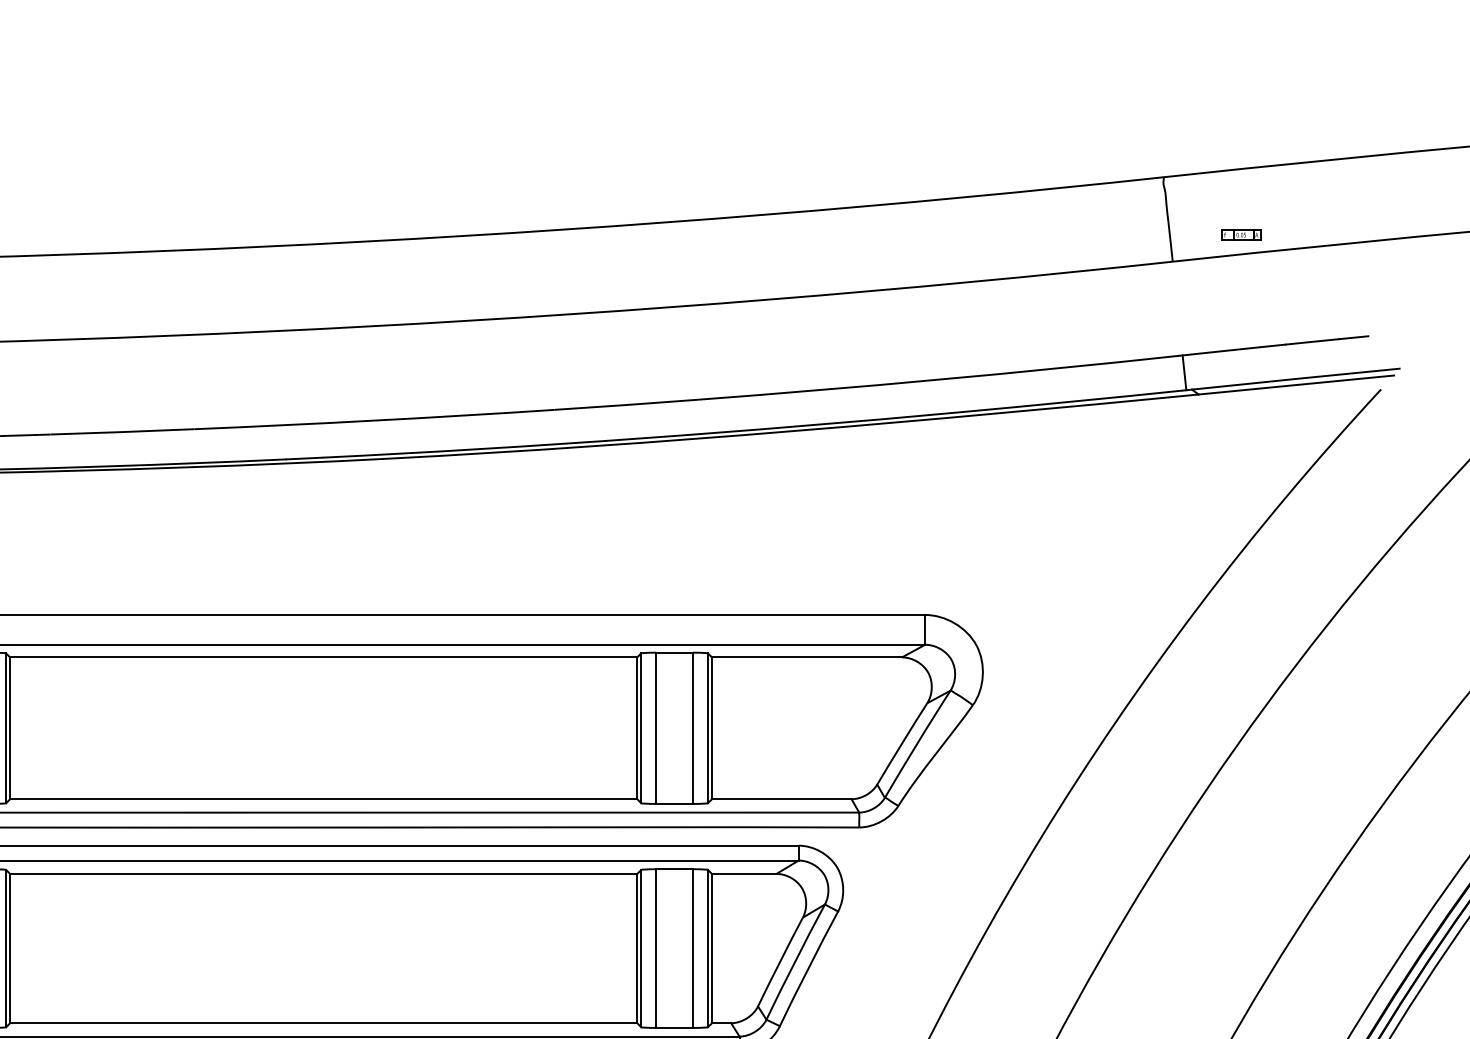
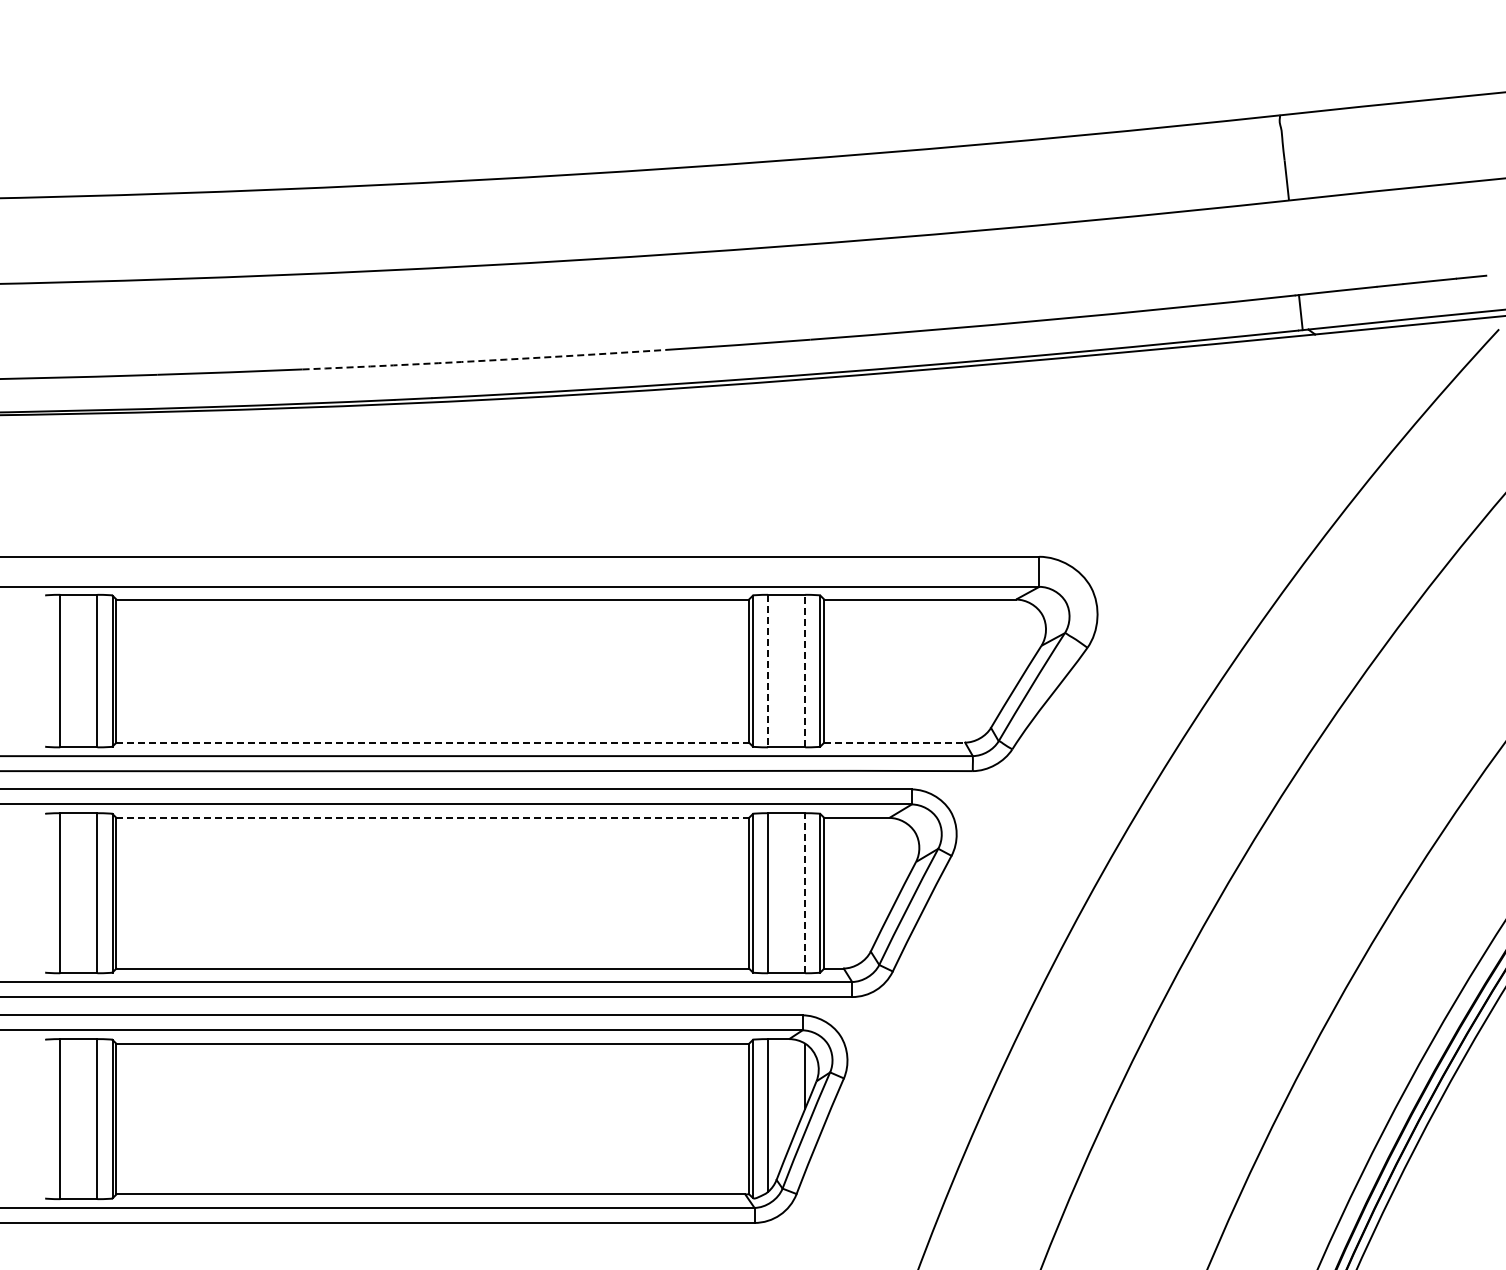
part: (1240, 234) -> (1357, 173), removed
arc: (374, 420) -> (484, 360), solid -> dashed
line: (693, 727) -> (805, 670), solid -> dashed
line: (656, 728) -> (768, 671), solid -> dashed
line: (324, 799) -> (433, 742), solid -> dashed
line: (782, 799) -> (895, 742), solid -> dashed
line: (324, 873) -> (433, 817), solid -> dashed
line: (693, 947) -> (805, 892), solid -> dashed

